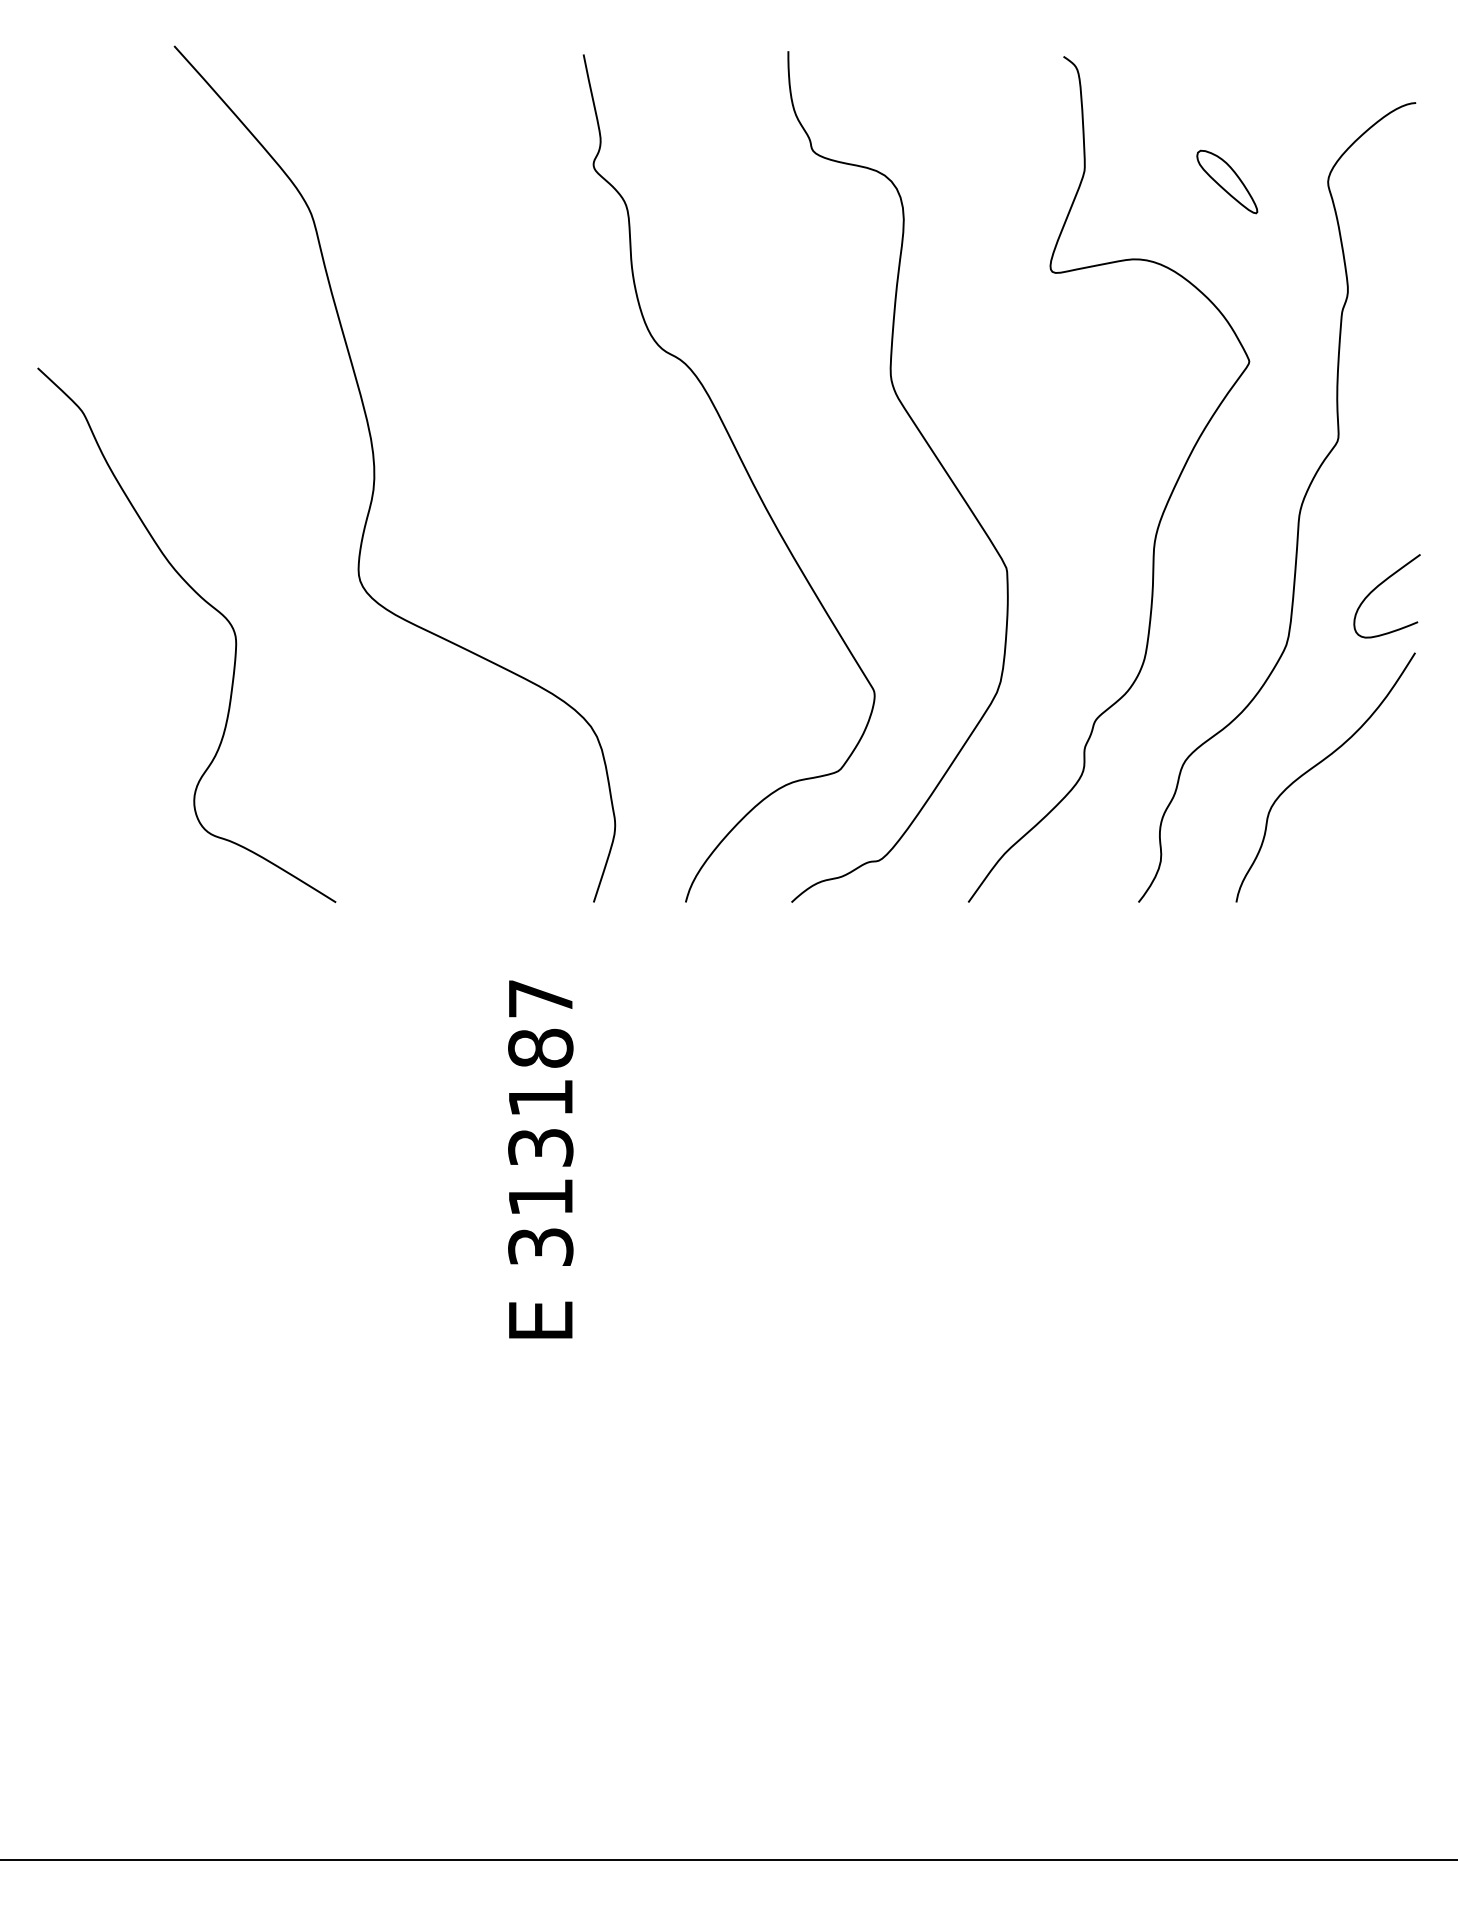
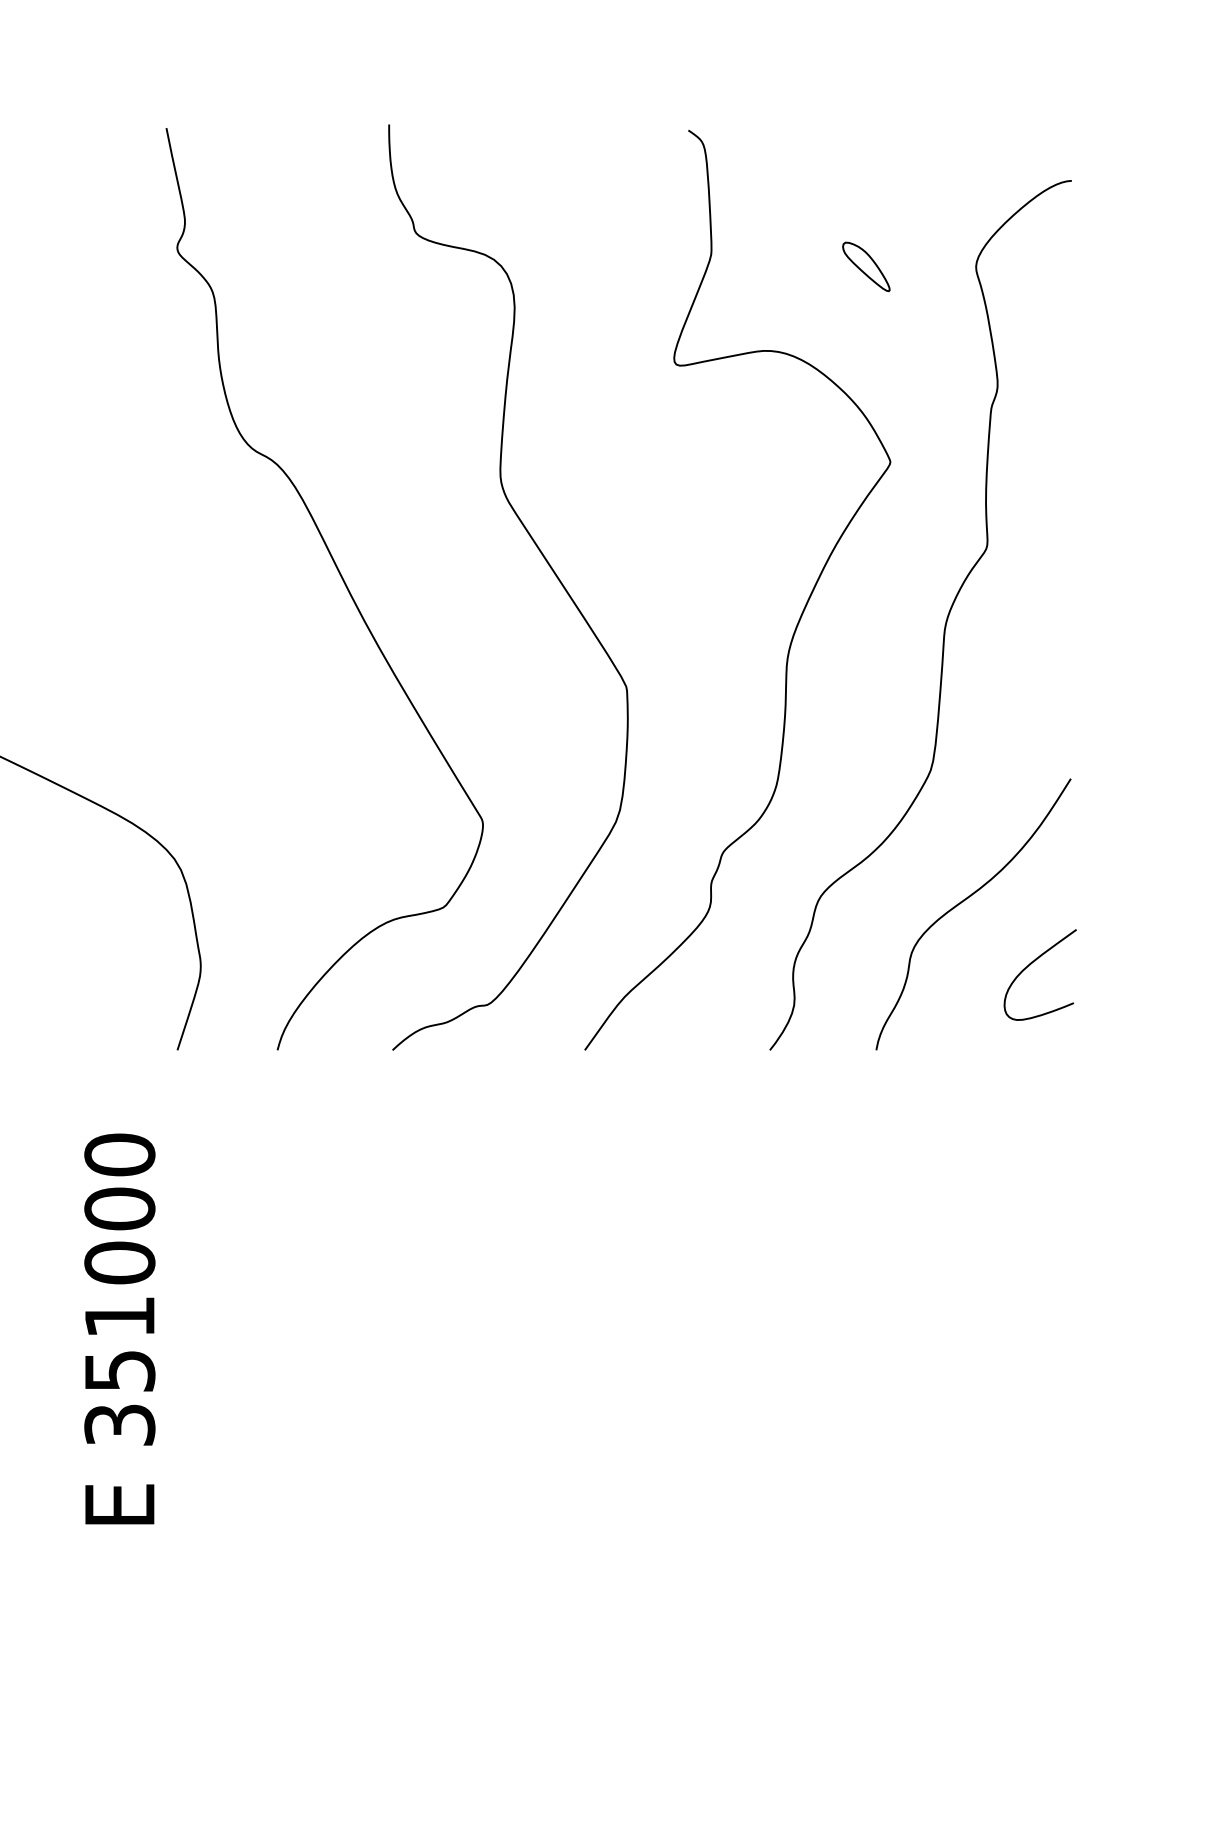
part: (1226, 182) -> (865, 267), size x0.71
curve: (1379, 586) -> (1031, 964), moved
text: (540, 1097) -> (119, 1262), 313187 -> 351000

